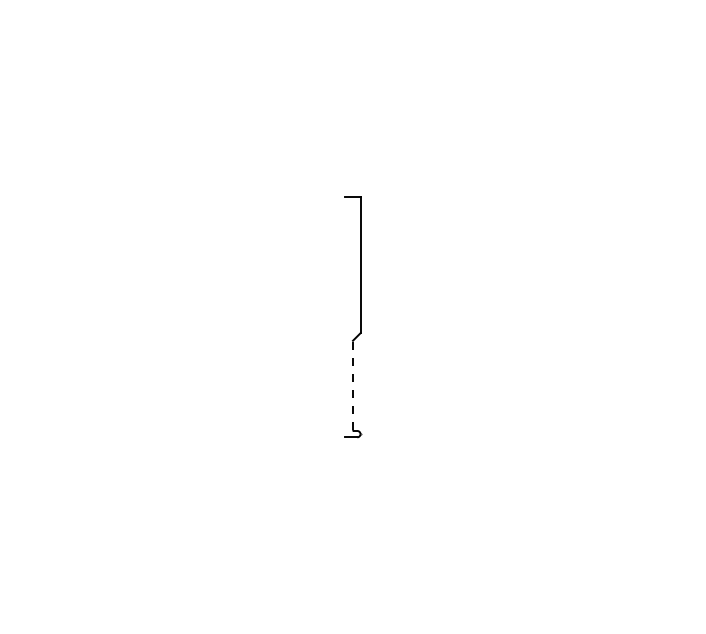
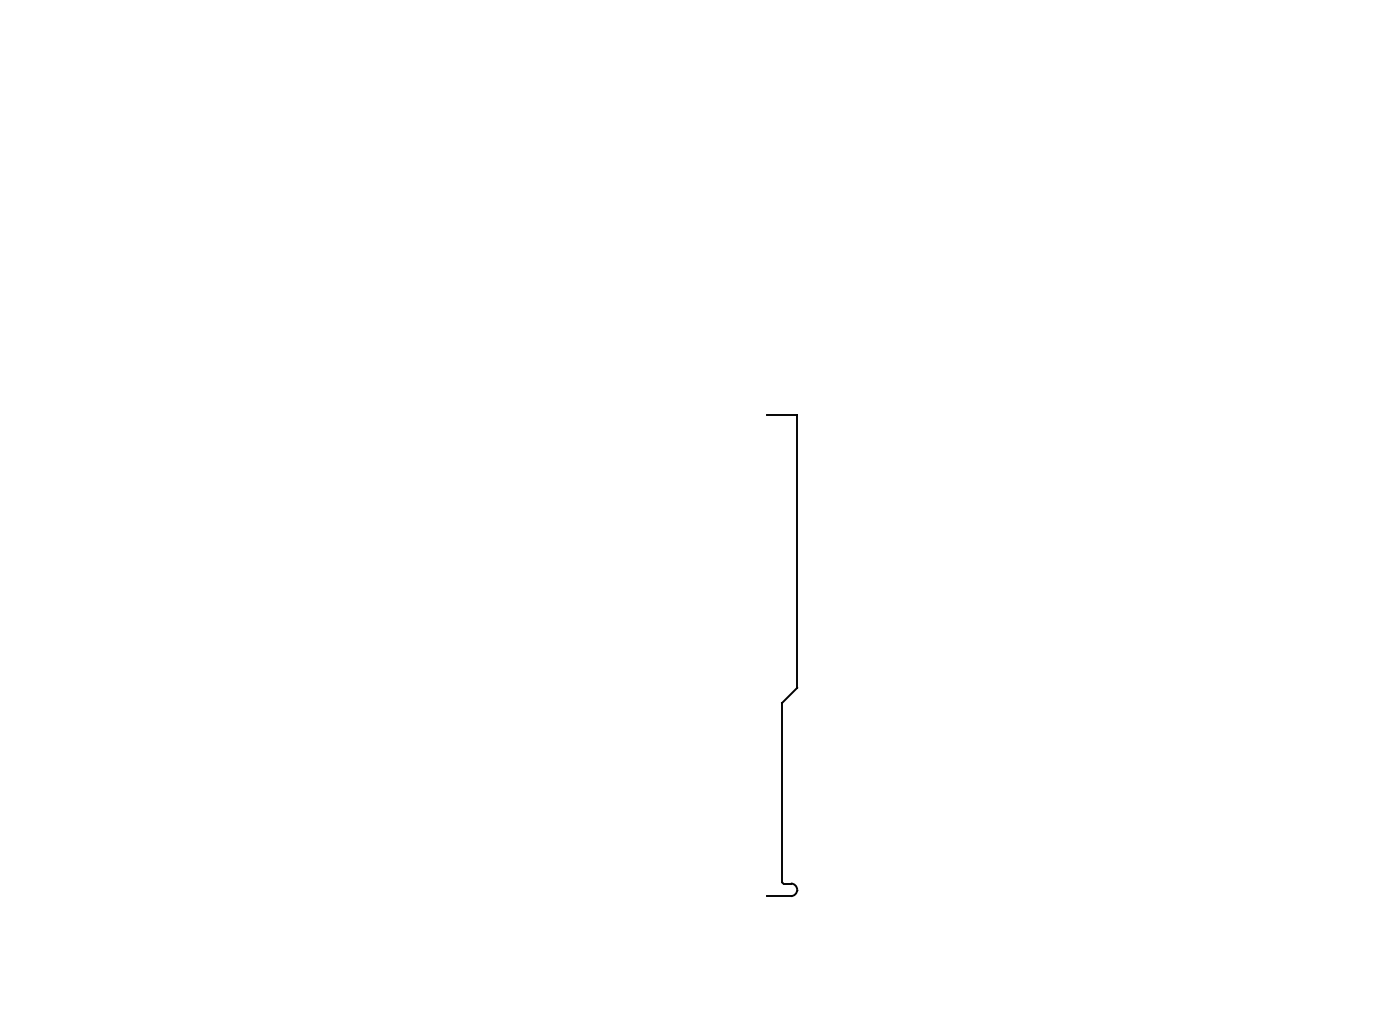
line: (353, 385) -> (783, 792), dashed -> solid

